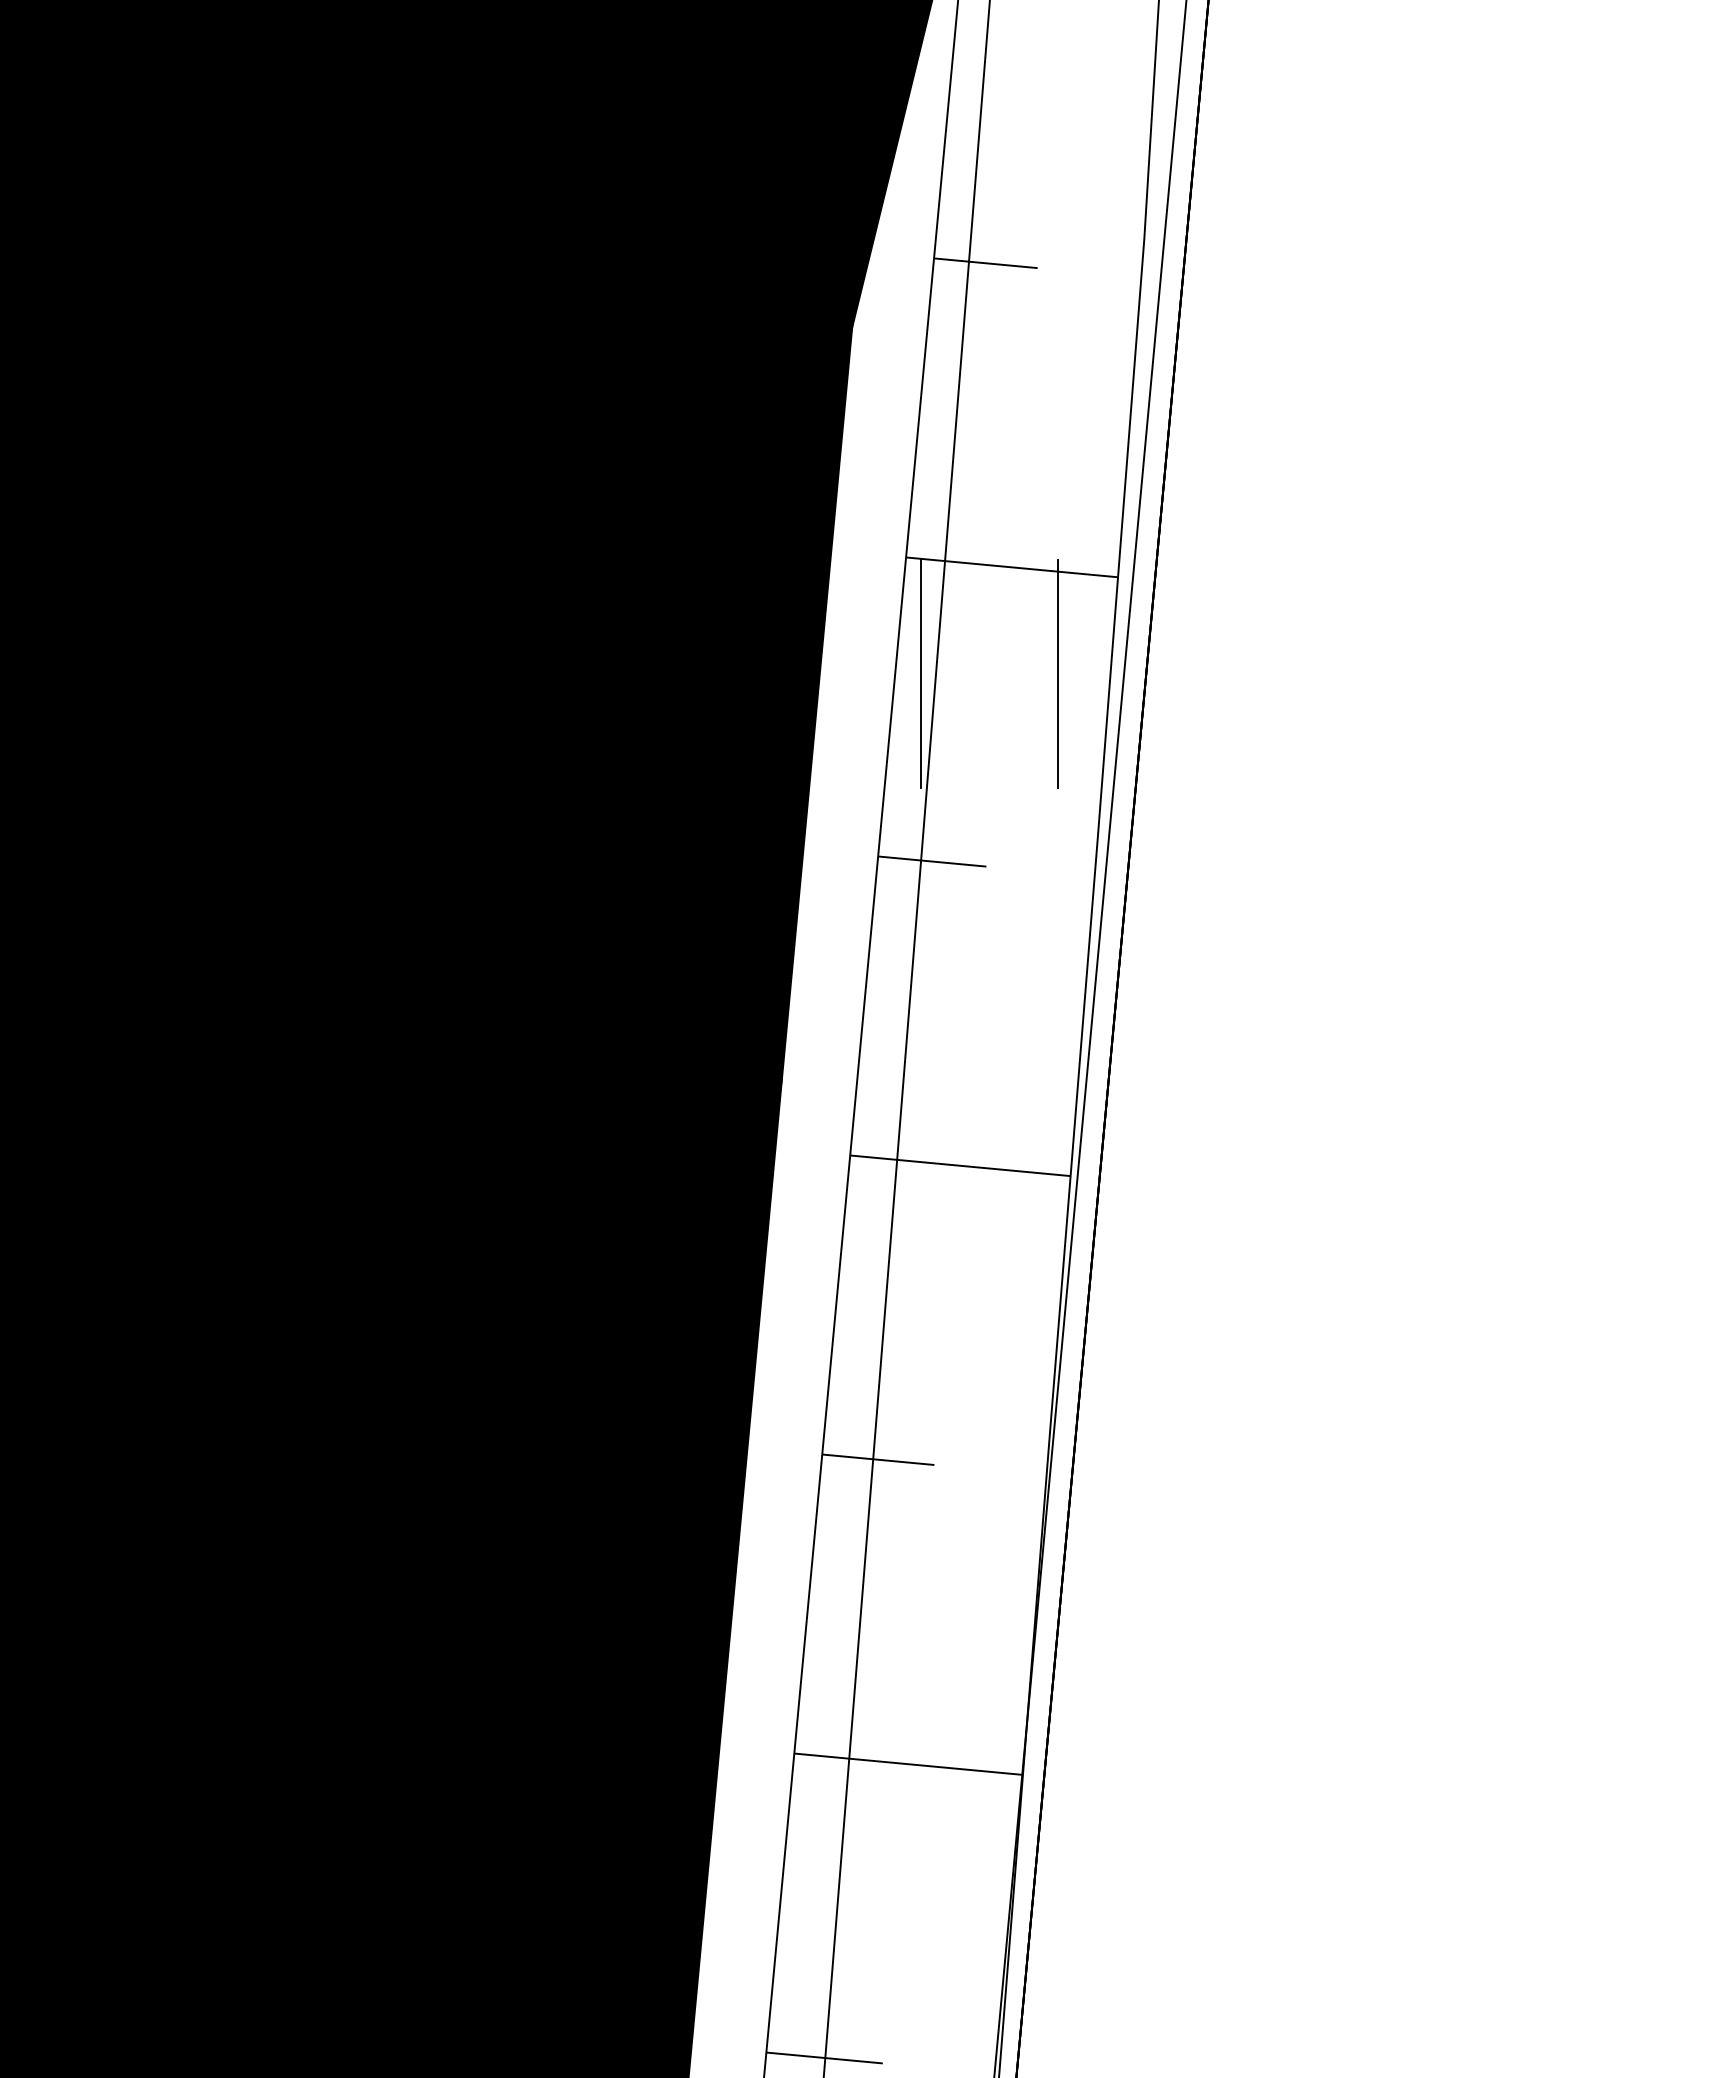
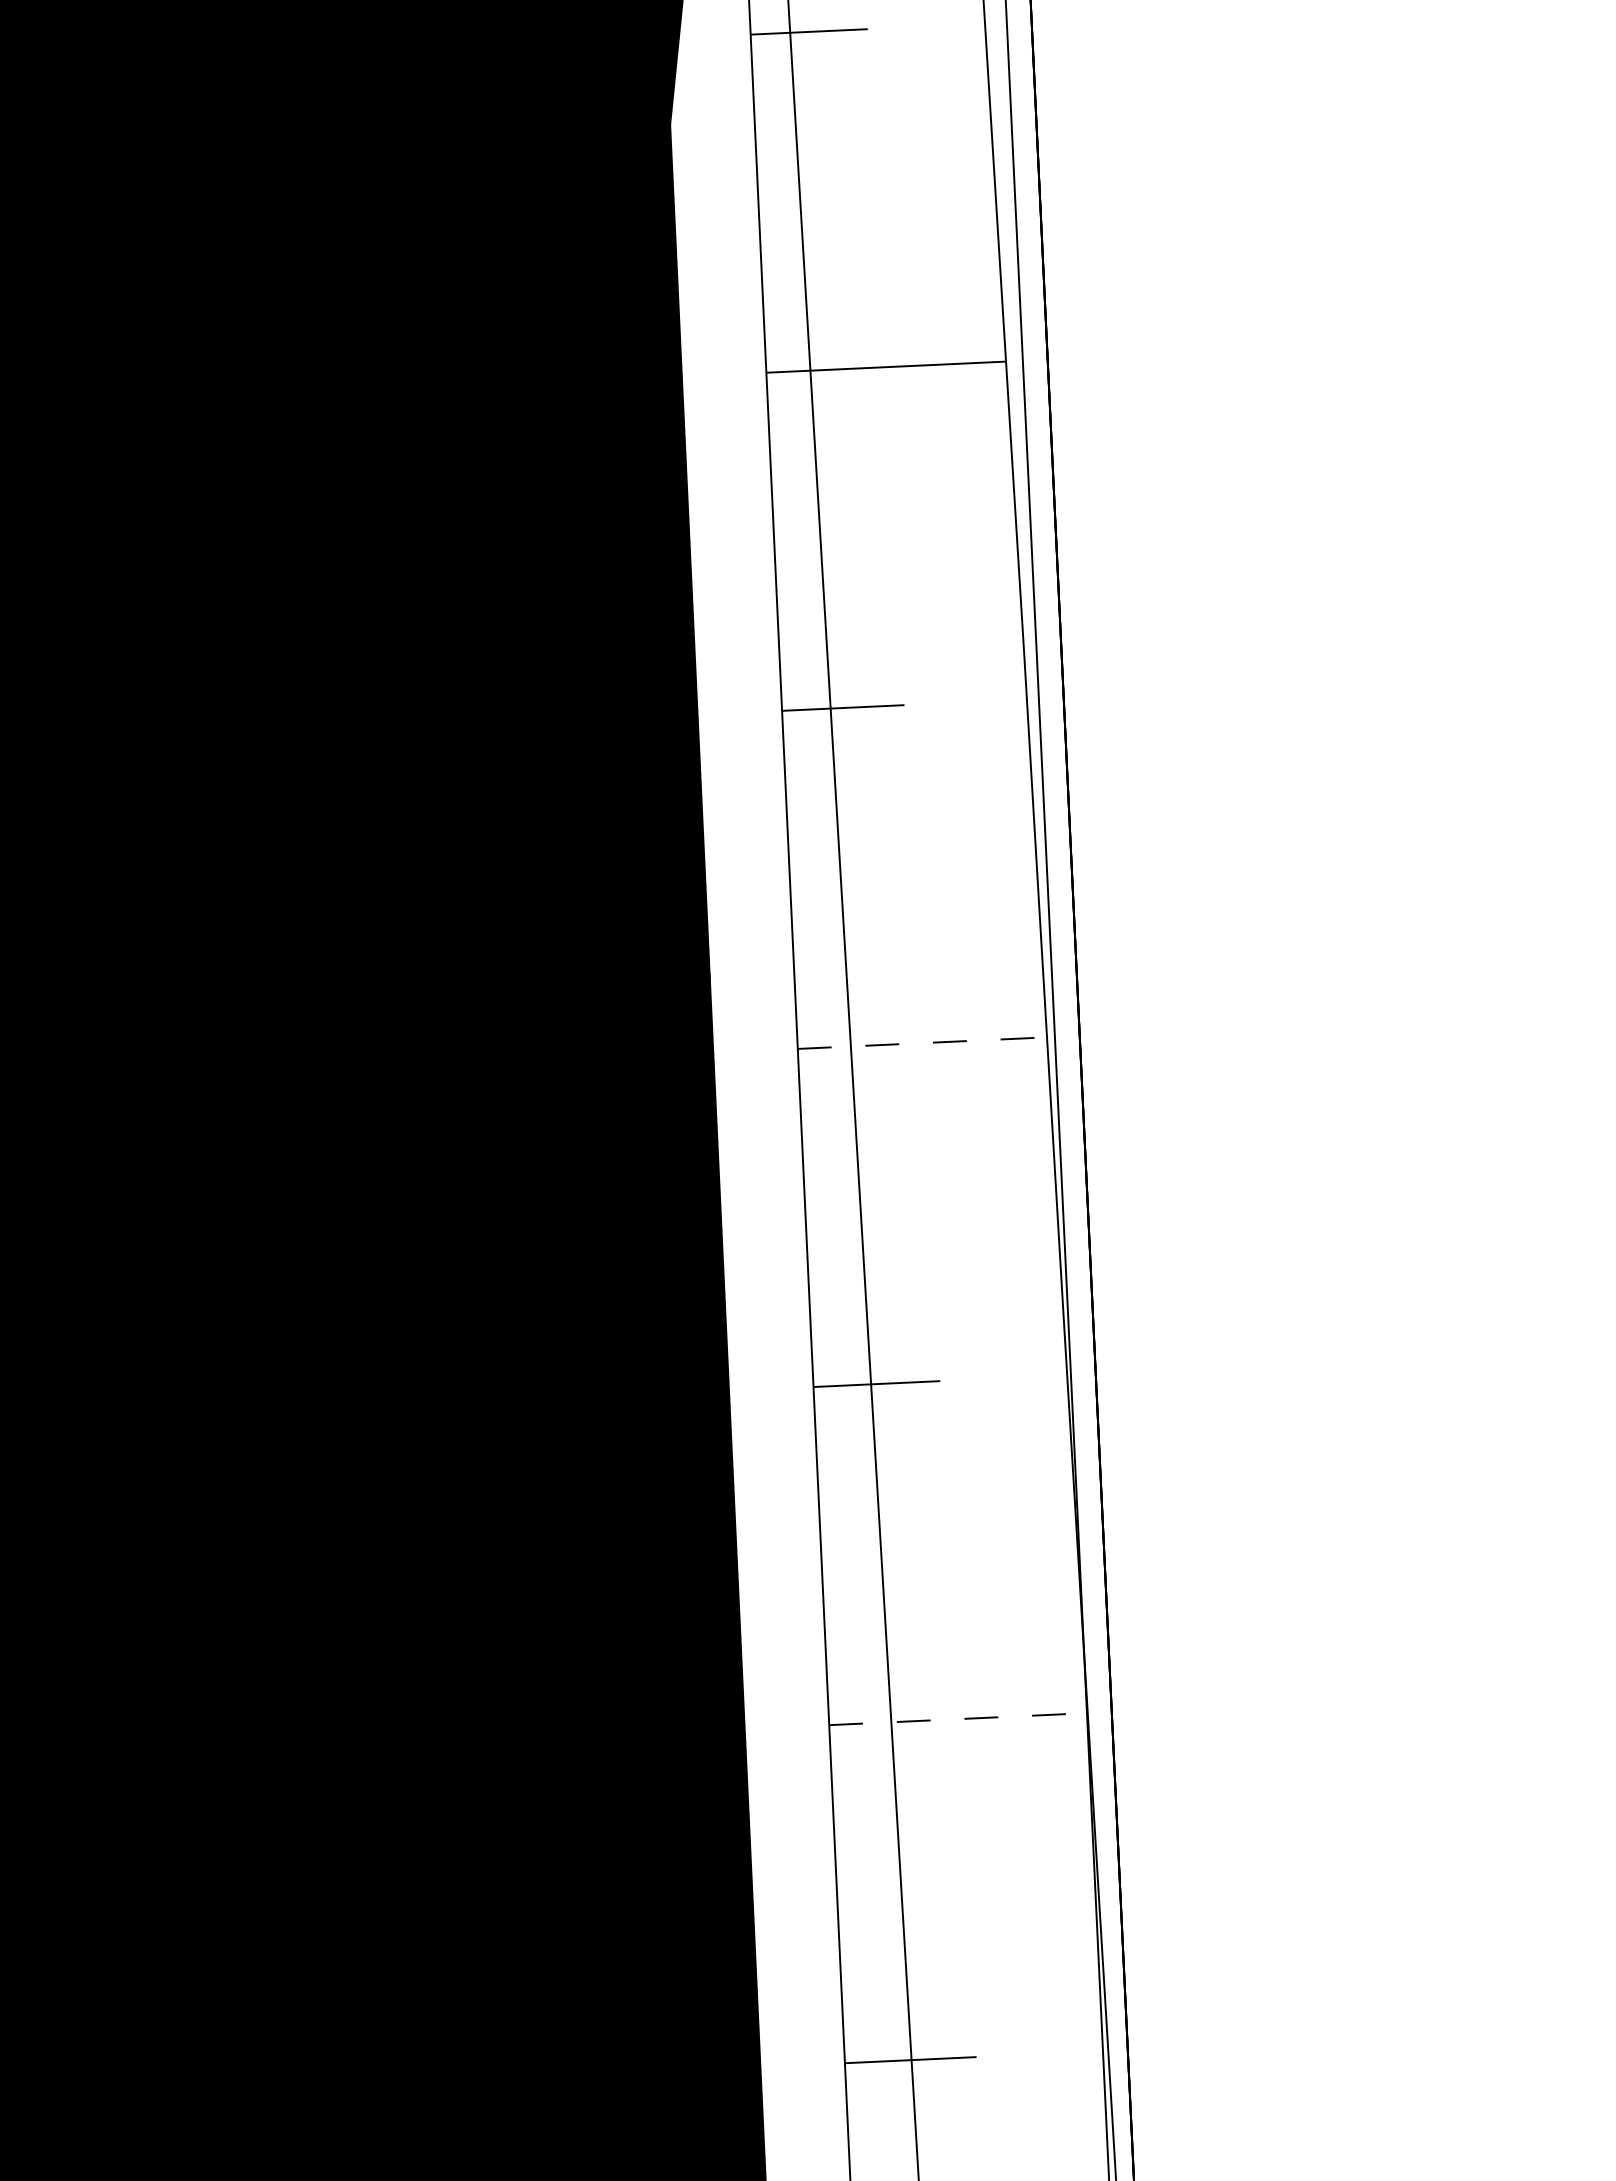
line: (921, 673) -> (801, 499), removed
line: (1057, 673) -> (953, 478), removed
line: (960, 1165) -> (922, 1042), solid -> dashed
line: (908, 1764) -> (958, 1719), solid -> dashed

